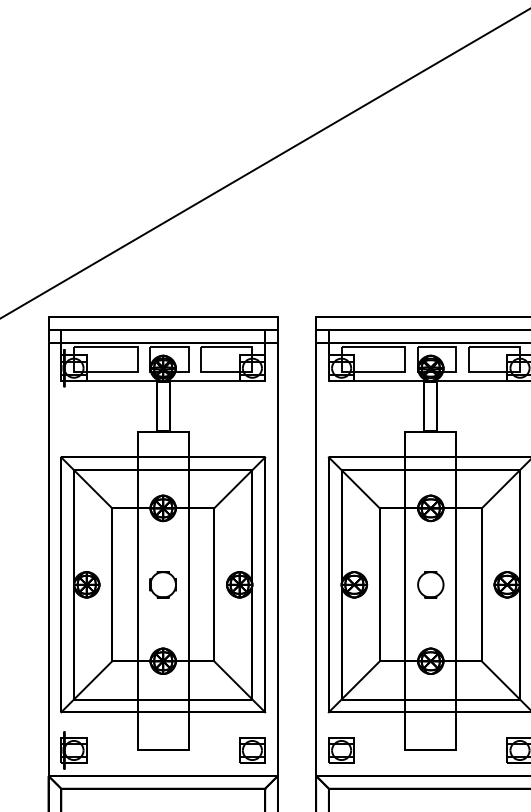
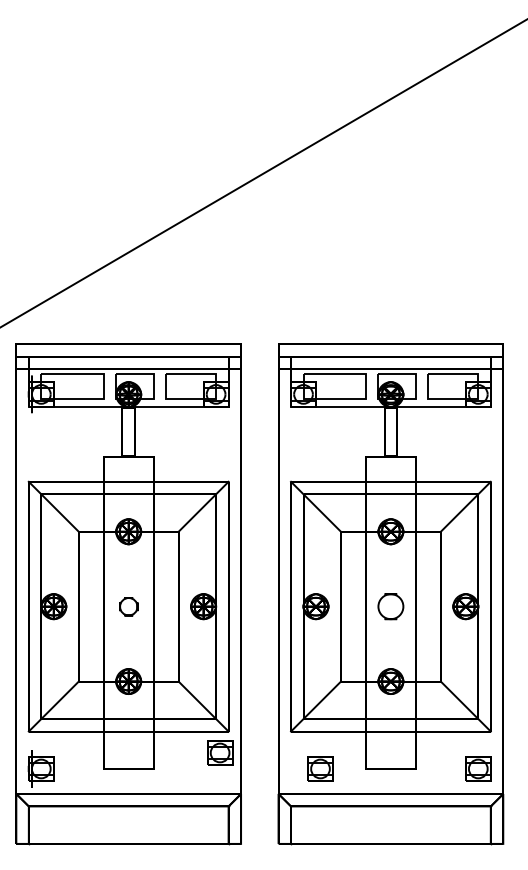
part: (163, 584) -> (128, 606), size x0.7
part: (252, 750) -> (220, 752), moved
part: (341, 750) -> (320, 768), moved

